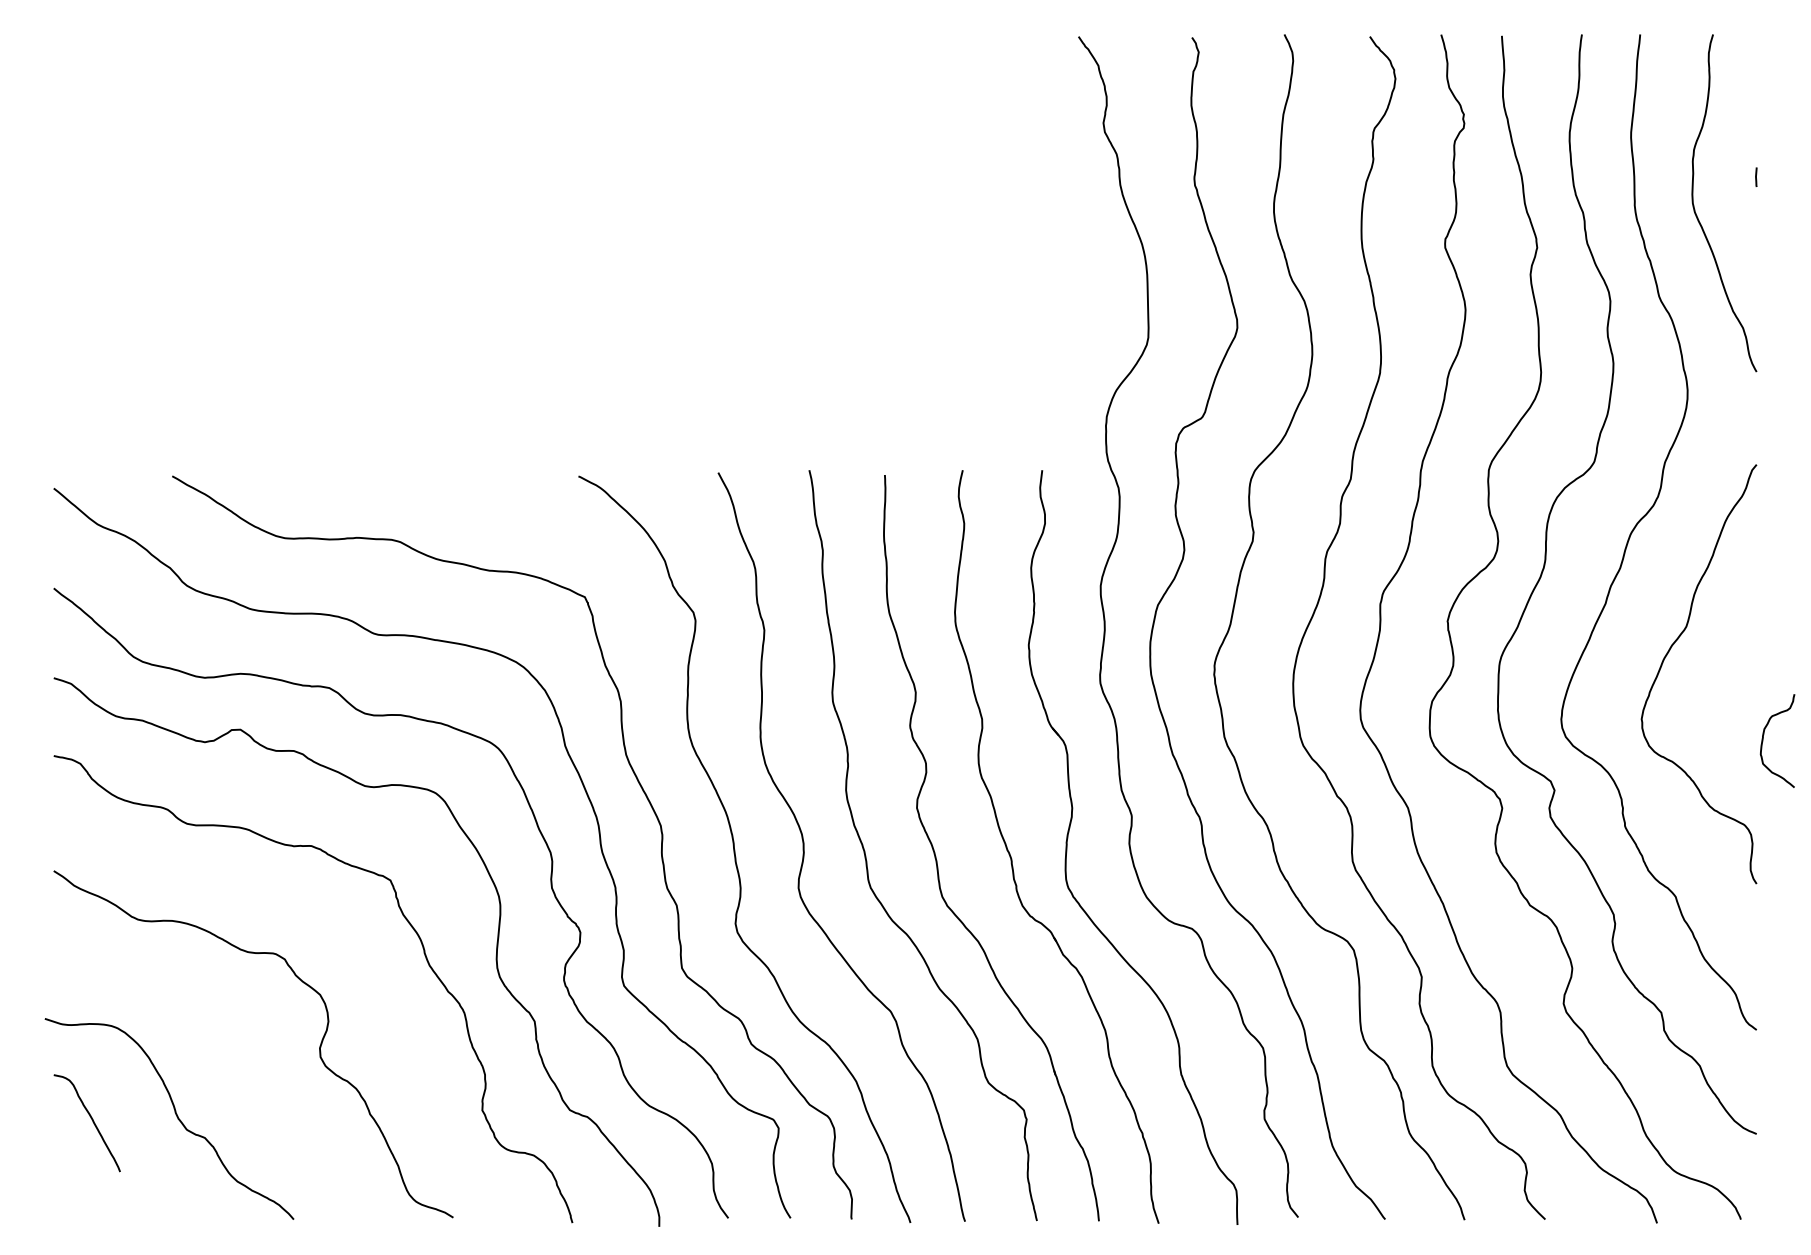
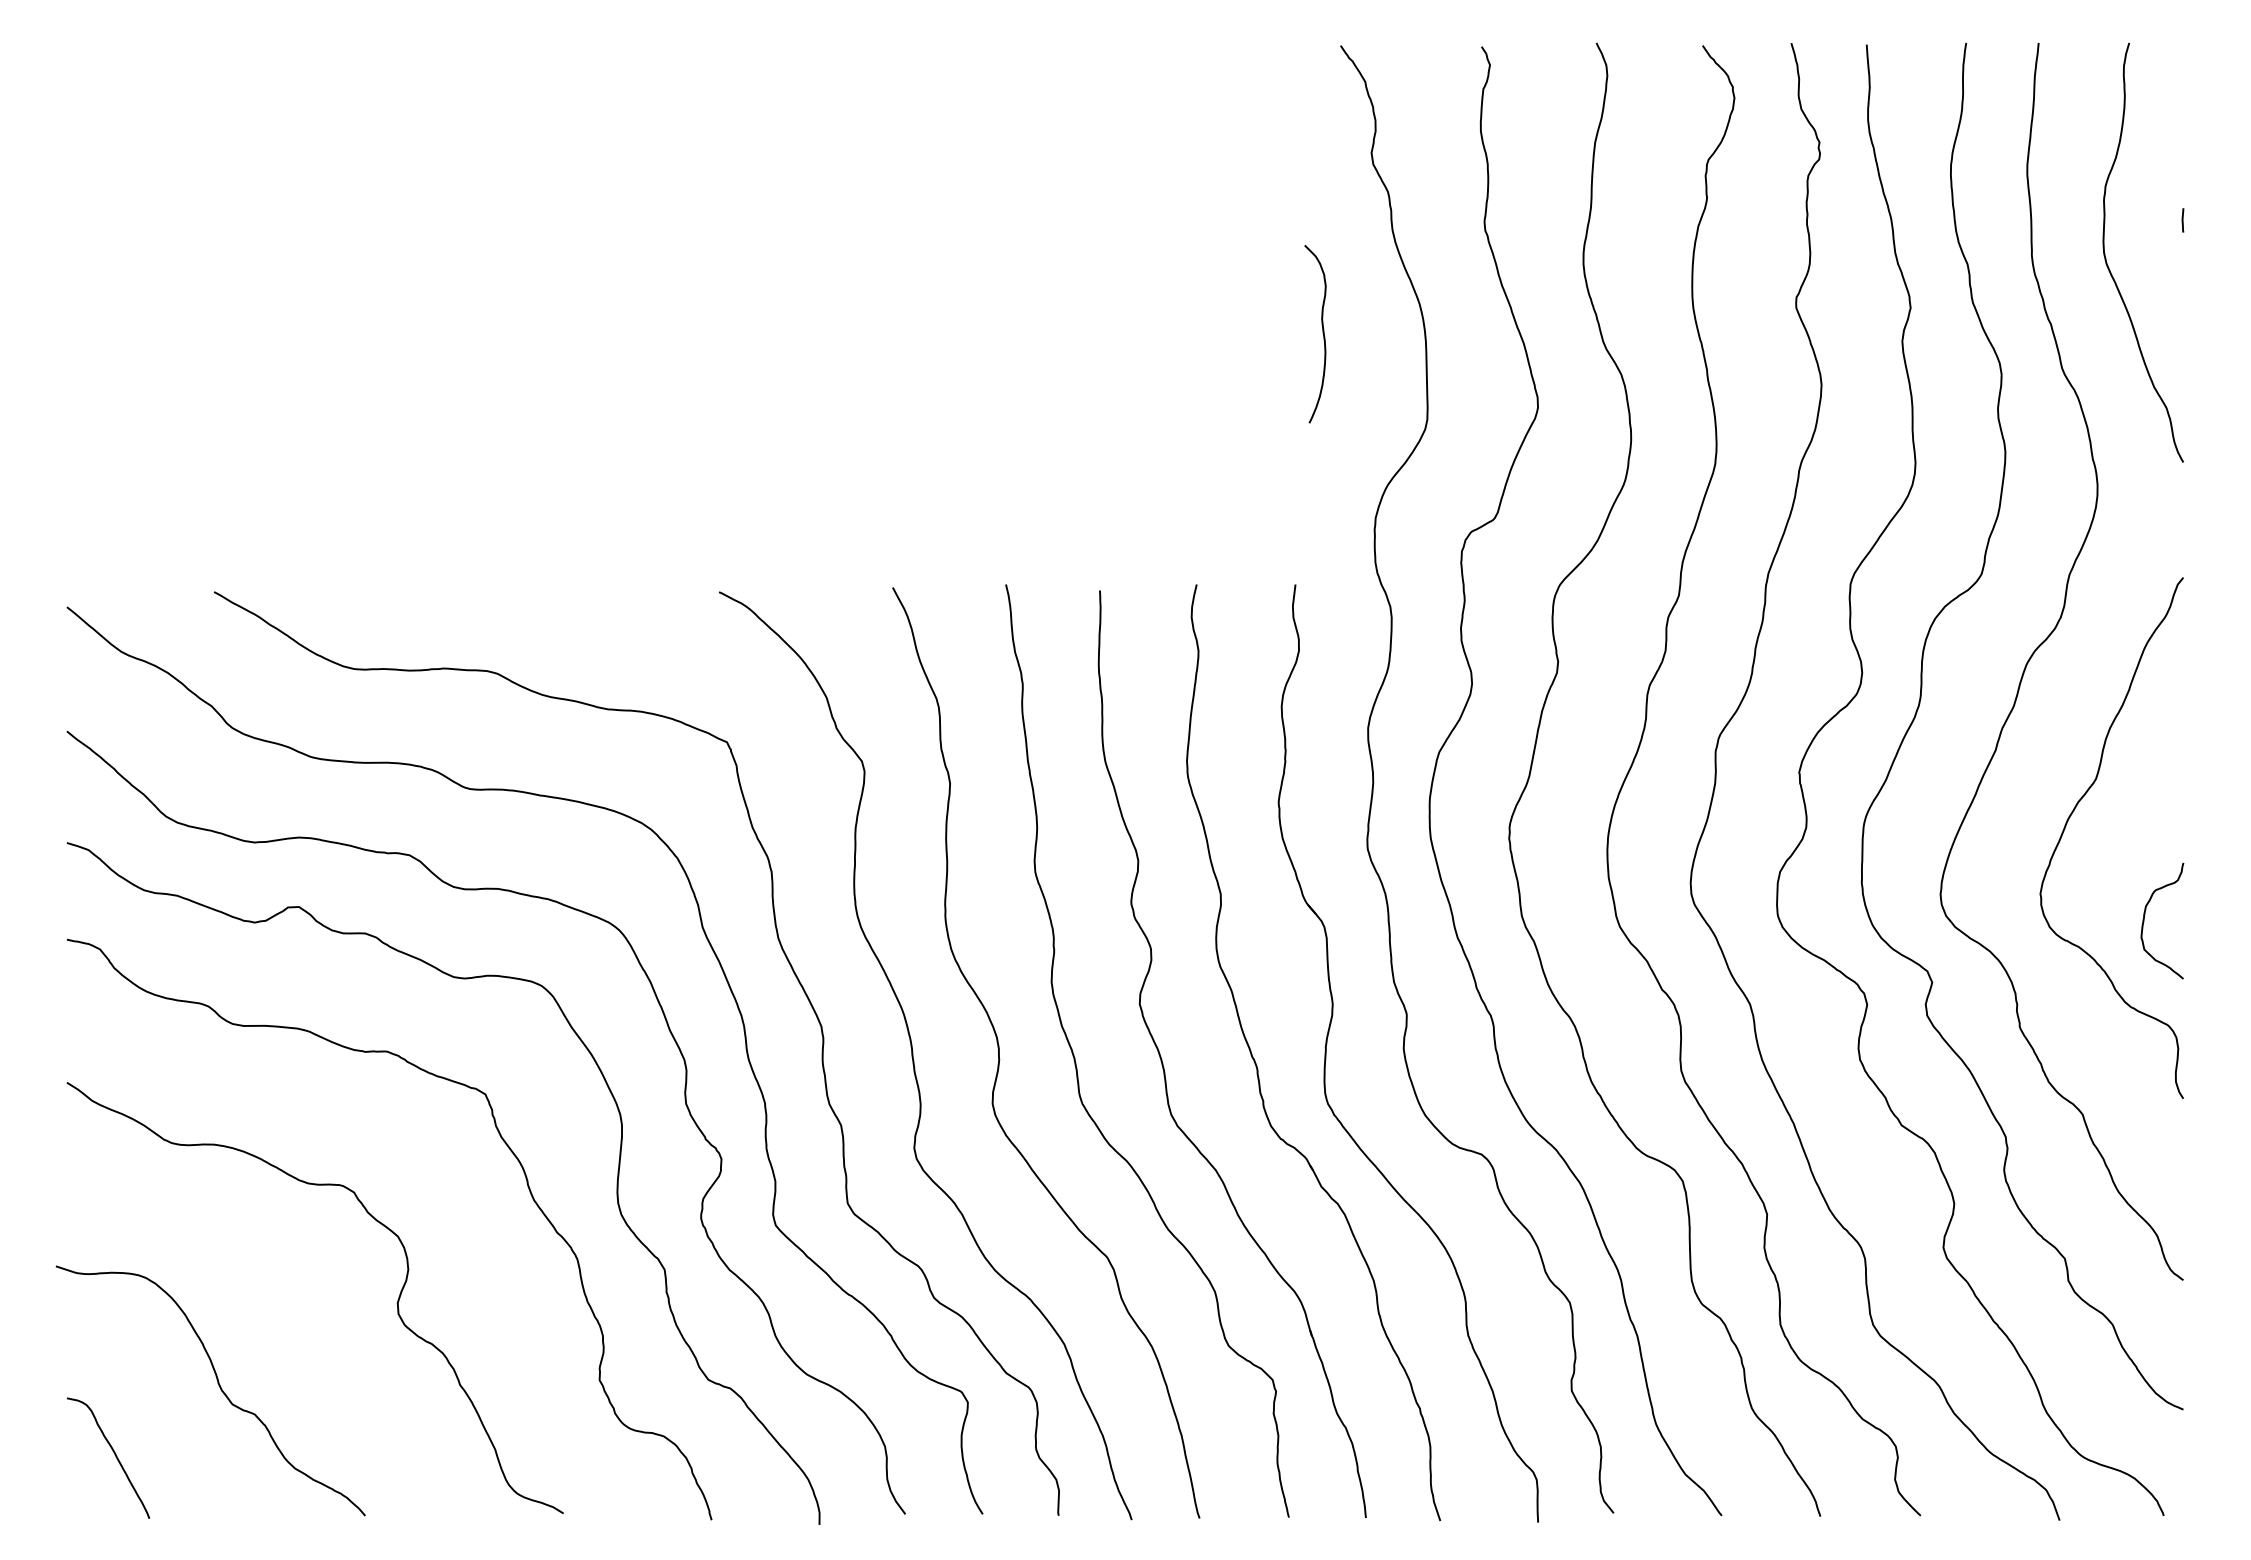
curve: (1064, 268) -> (1322, 333), added
curve: (1764, 737) -> (2145, 916), moved
curve: (92, 1120) -> (114, 1454), moved

